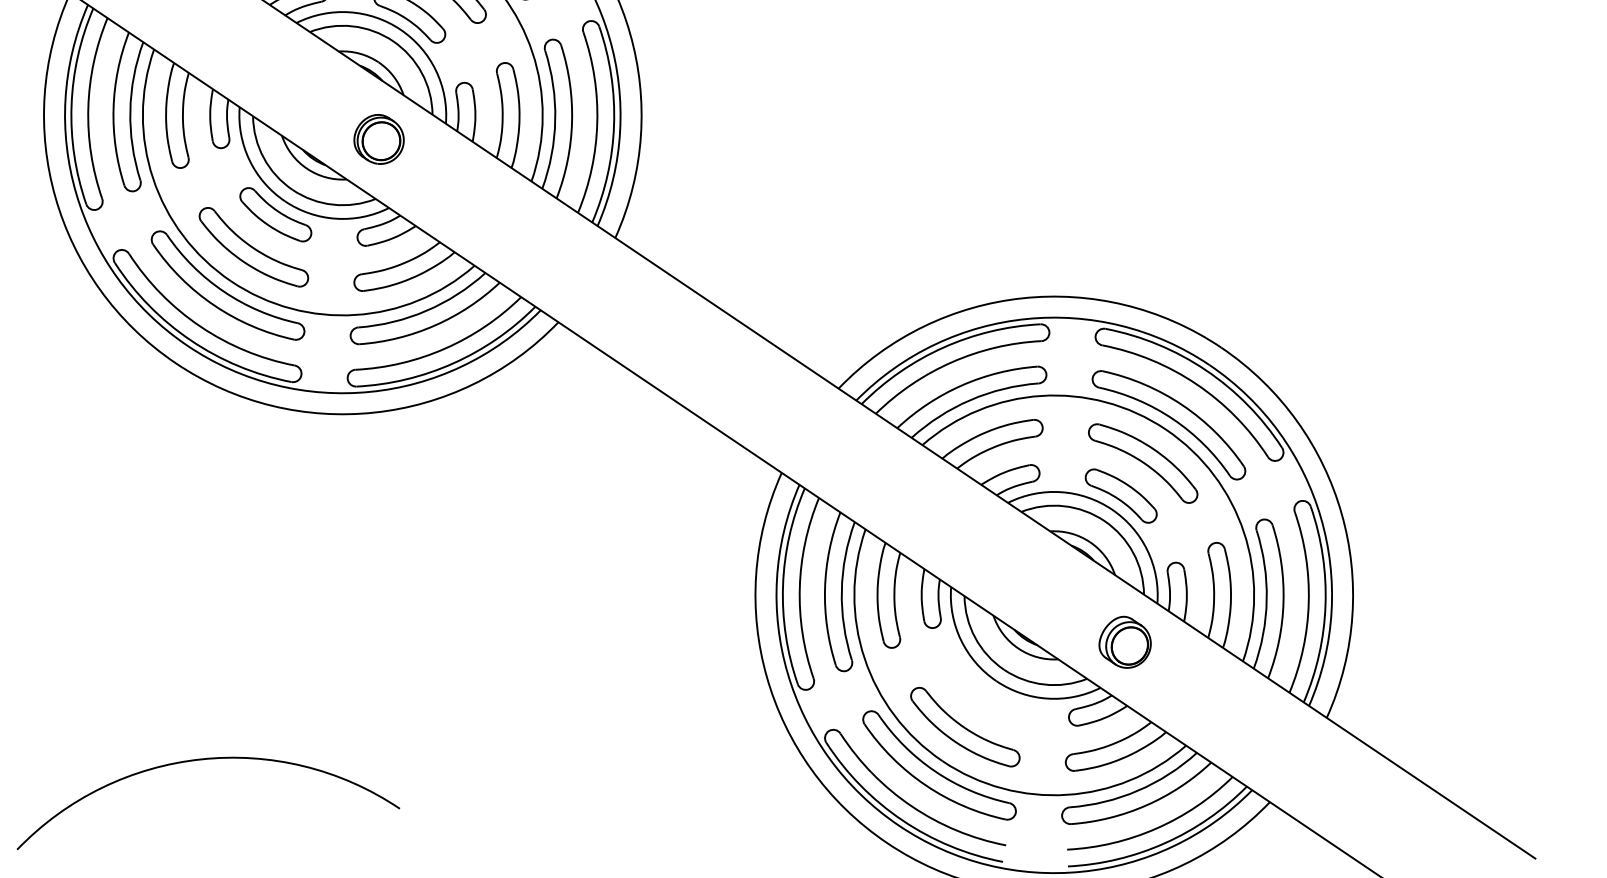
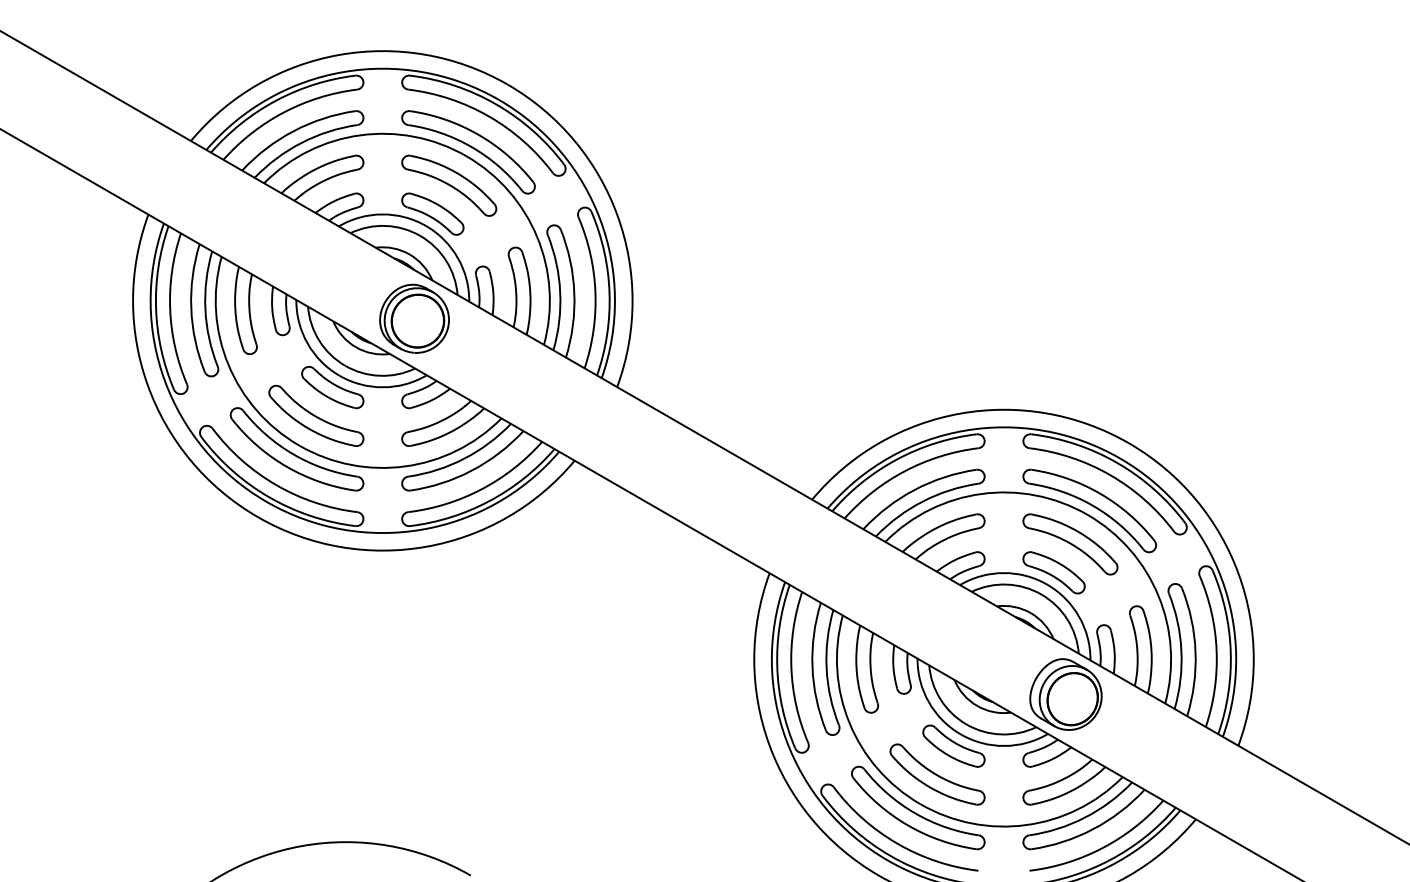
part: (379, 139) -> (414, 318), size x1.67
part: (1124, 642) -> (1065, 694), size x1.67
part: (986, 693) -> (953, 745), added

